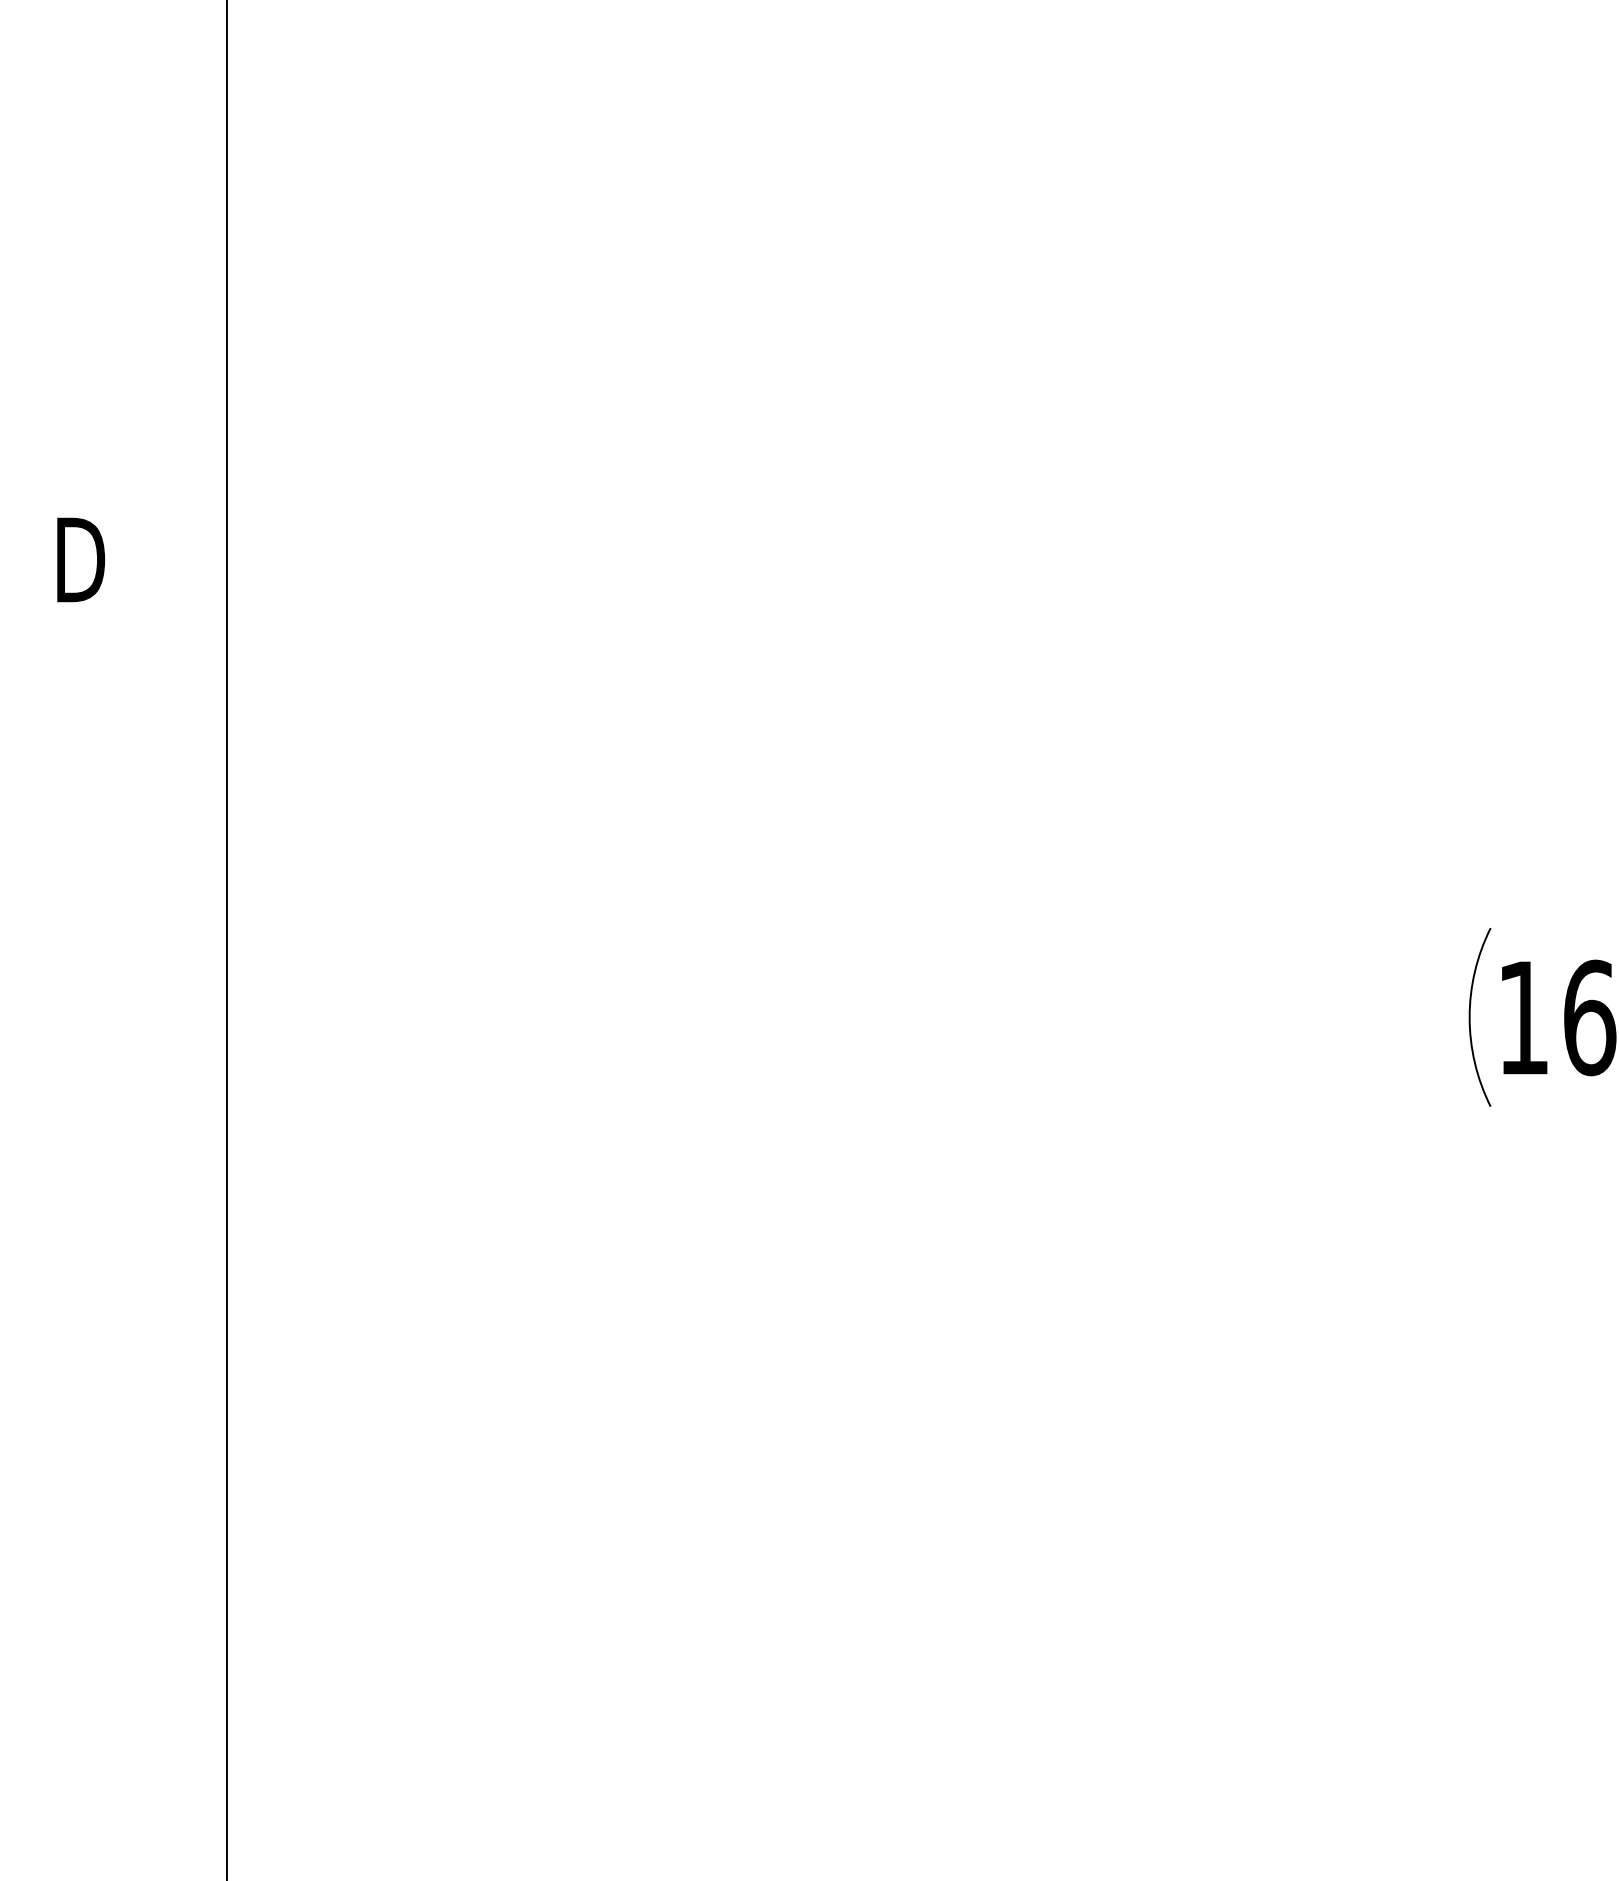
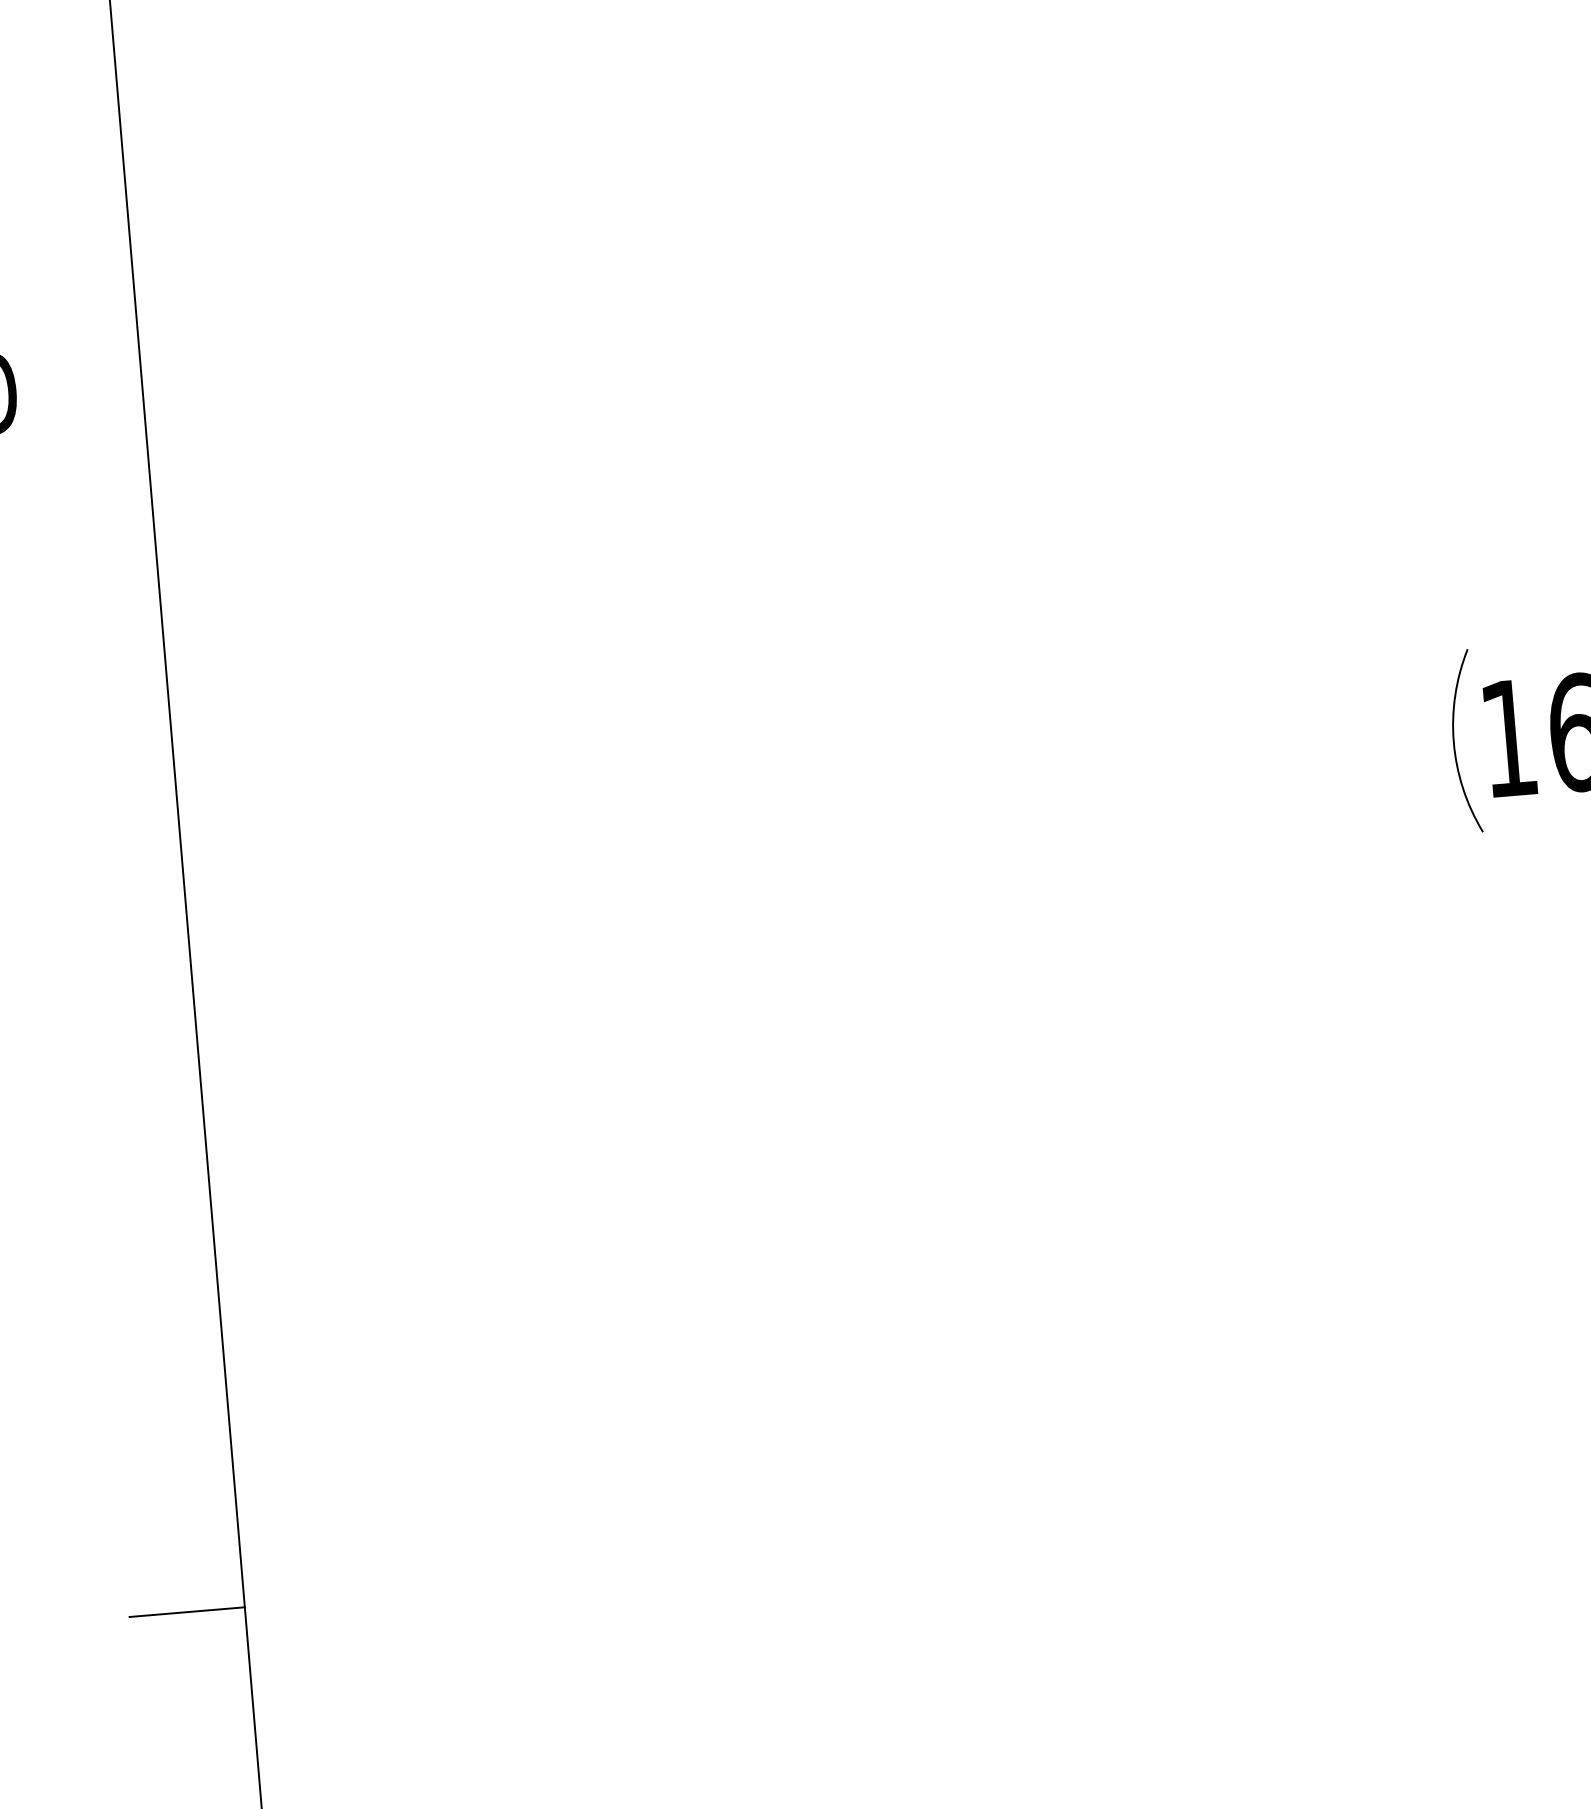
line: (171, 1757) -> (187, 1612), added

